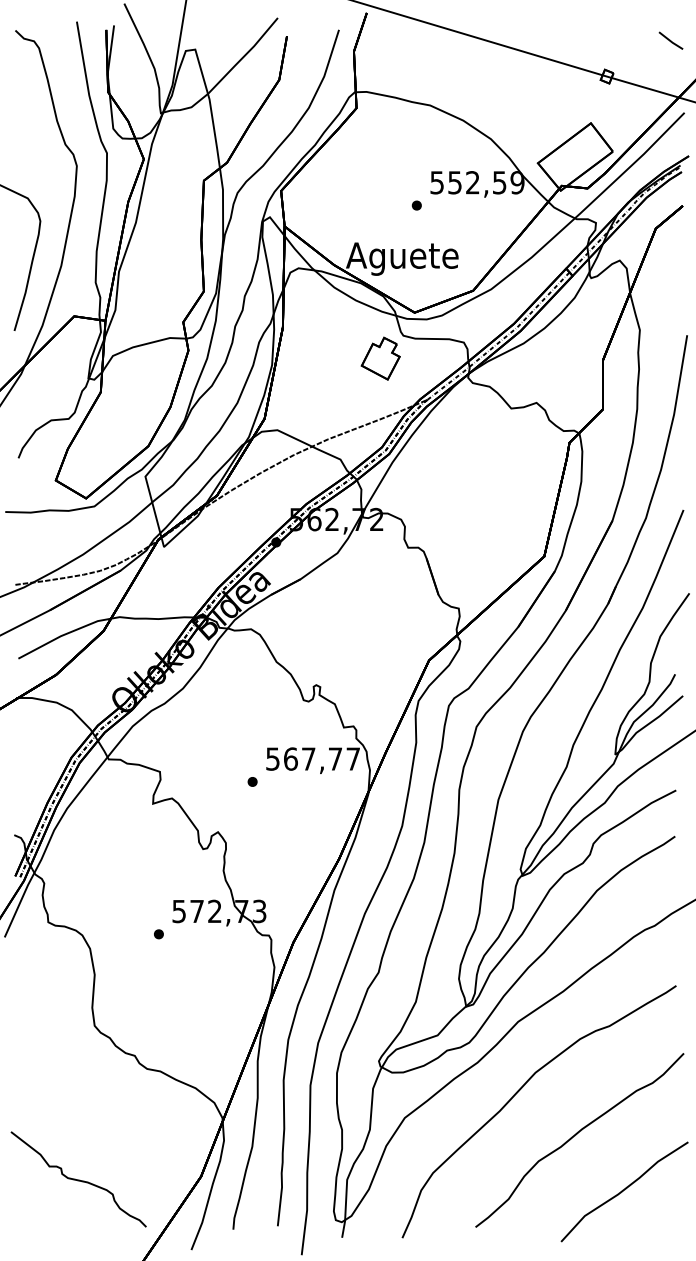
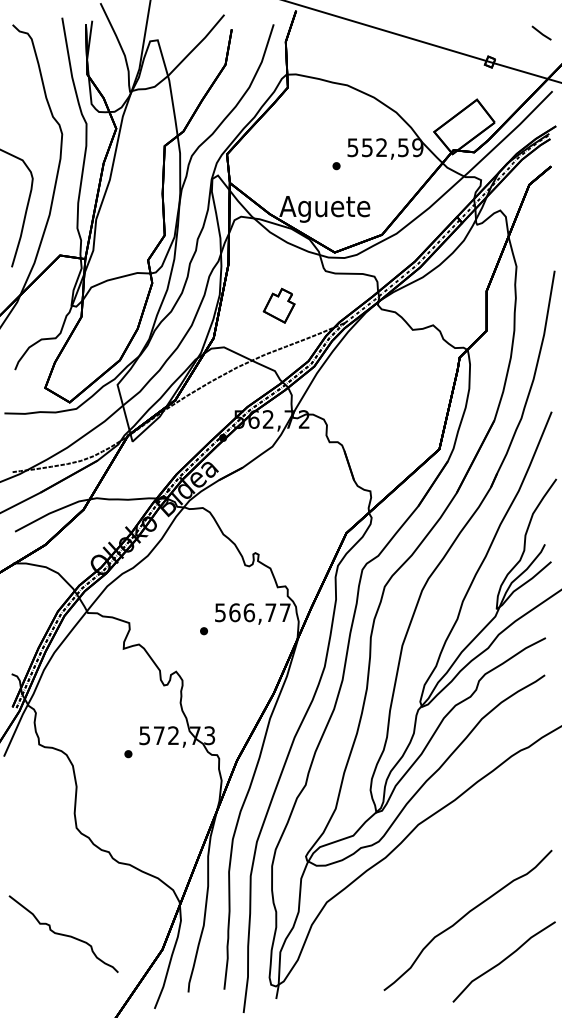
part: (380, 358) -> (278, 305), moved
text: (308, 758) -> (249, 612), 567,77 -> 566,77
curve: (519, 1091) -> (419, 880), removed
curve: (78, 1179) -> (63, 934), moved

